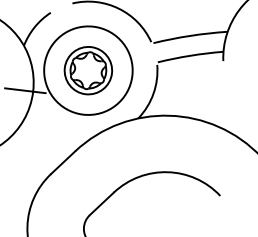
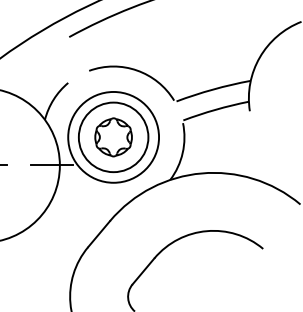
circle: (88, 70) -> (113, 137), size x1.43

